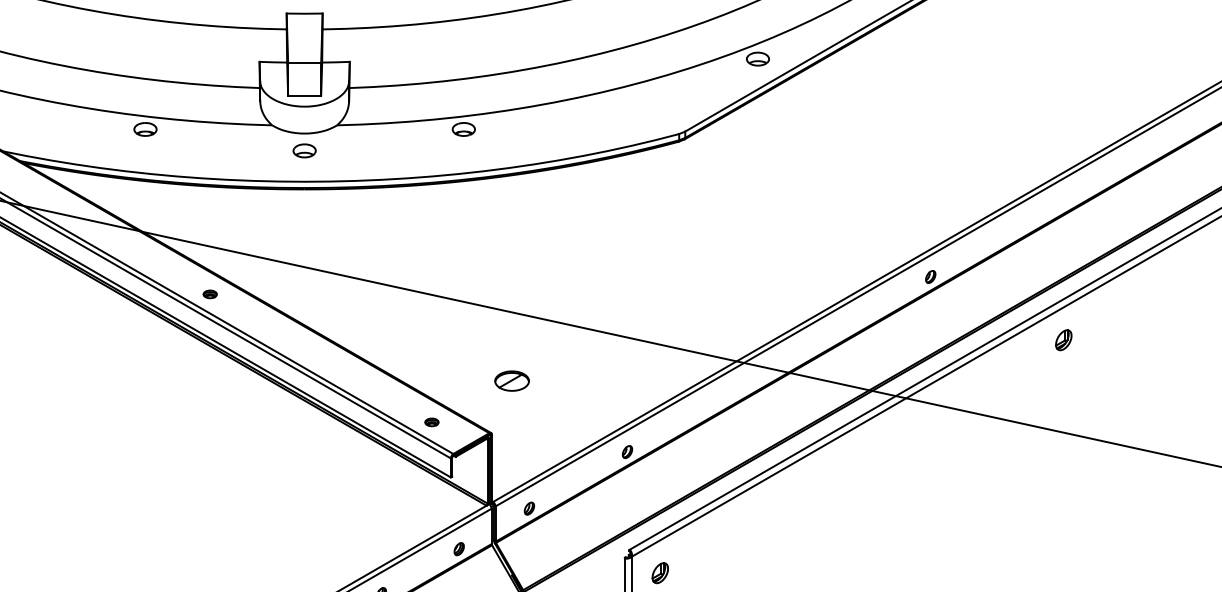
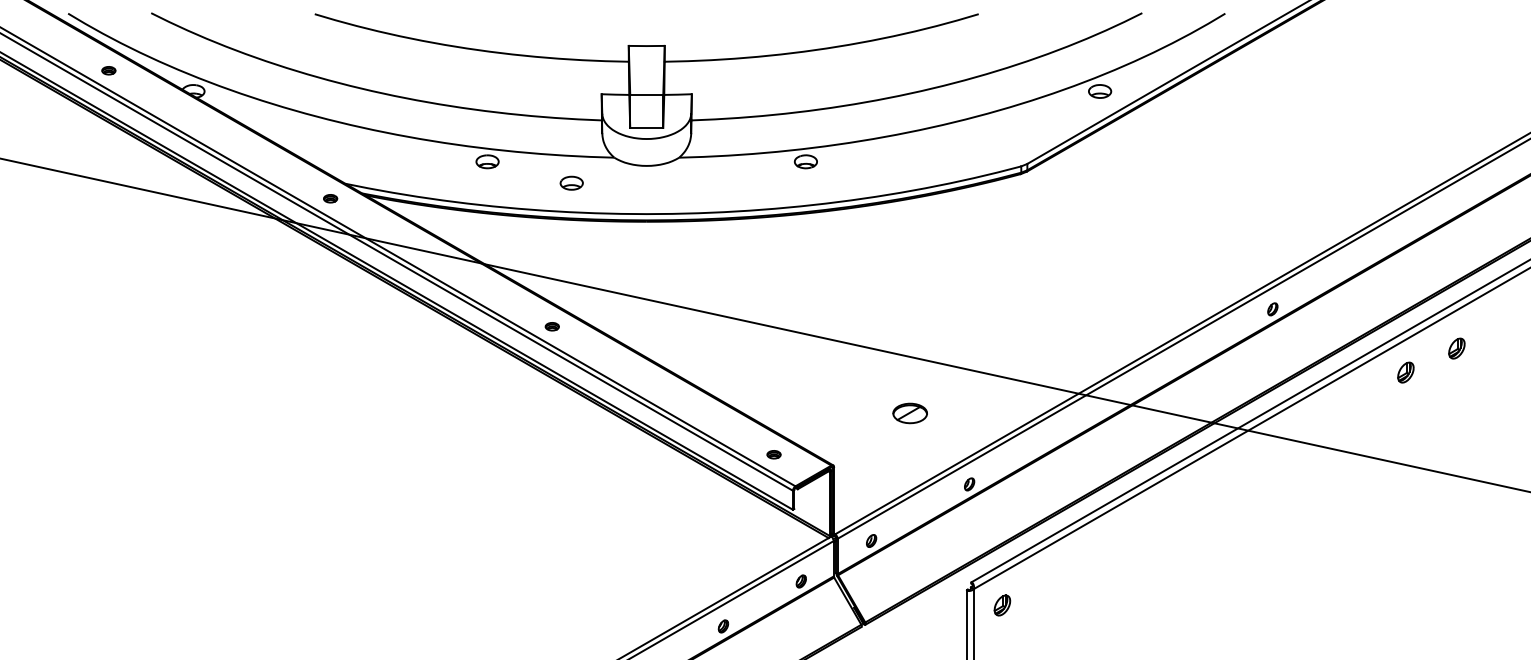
part: (304, 150) -> (571, 182), moved
part: (1114, 316) -> (1456, 348), added
part: (511, 381) -> (909, 413), moved

